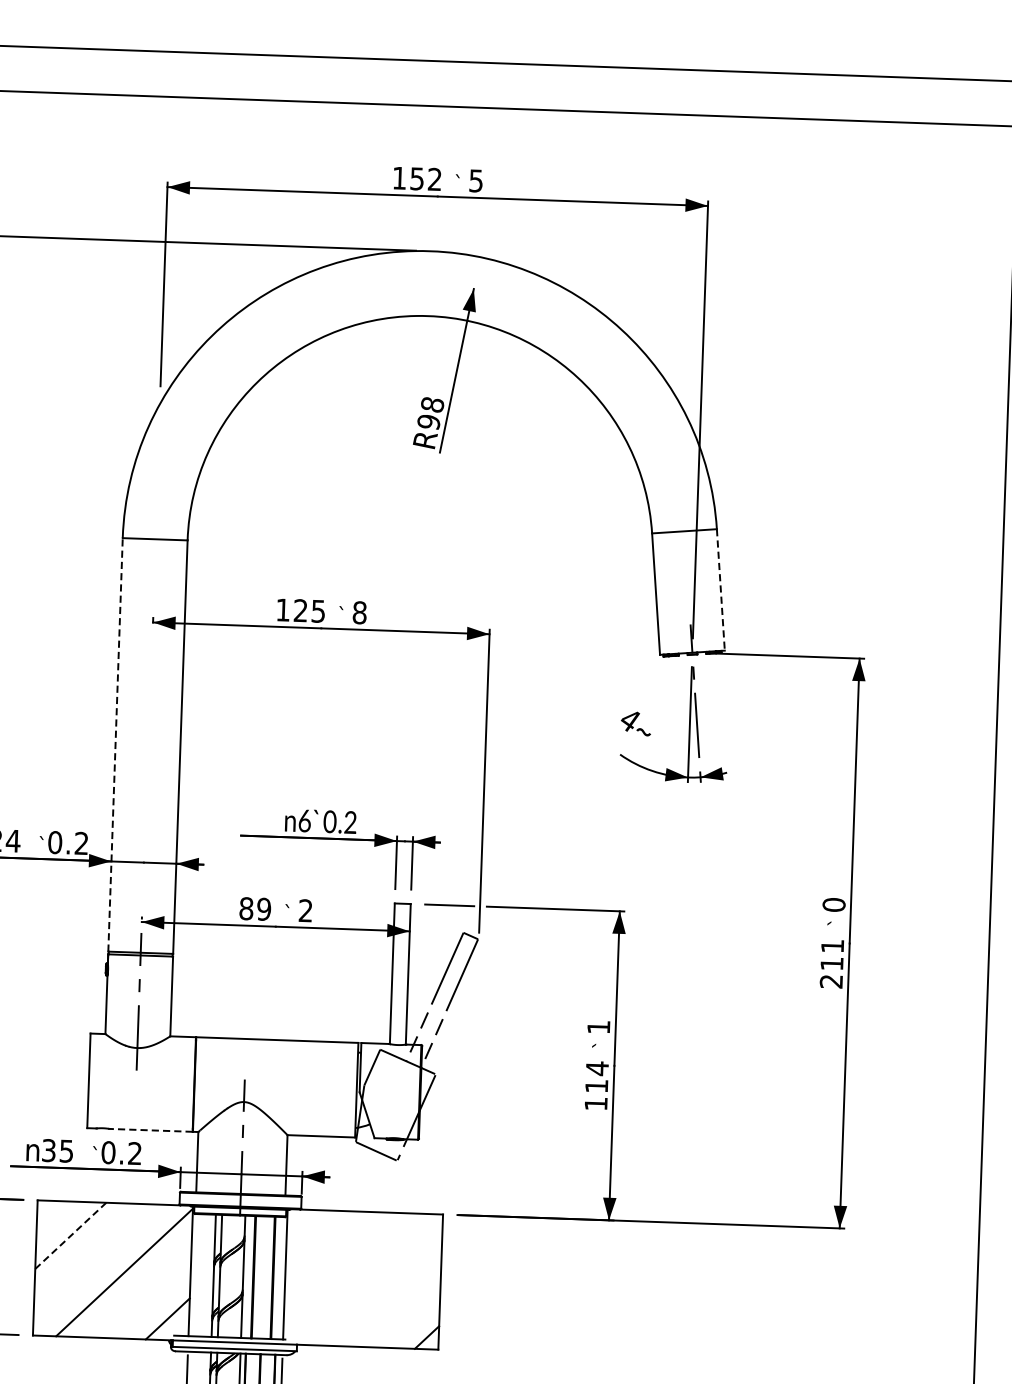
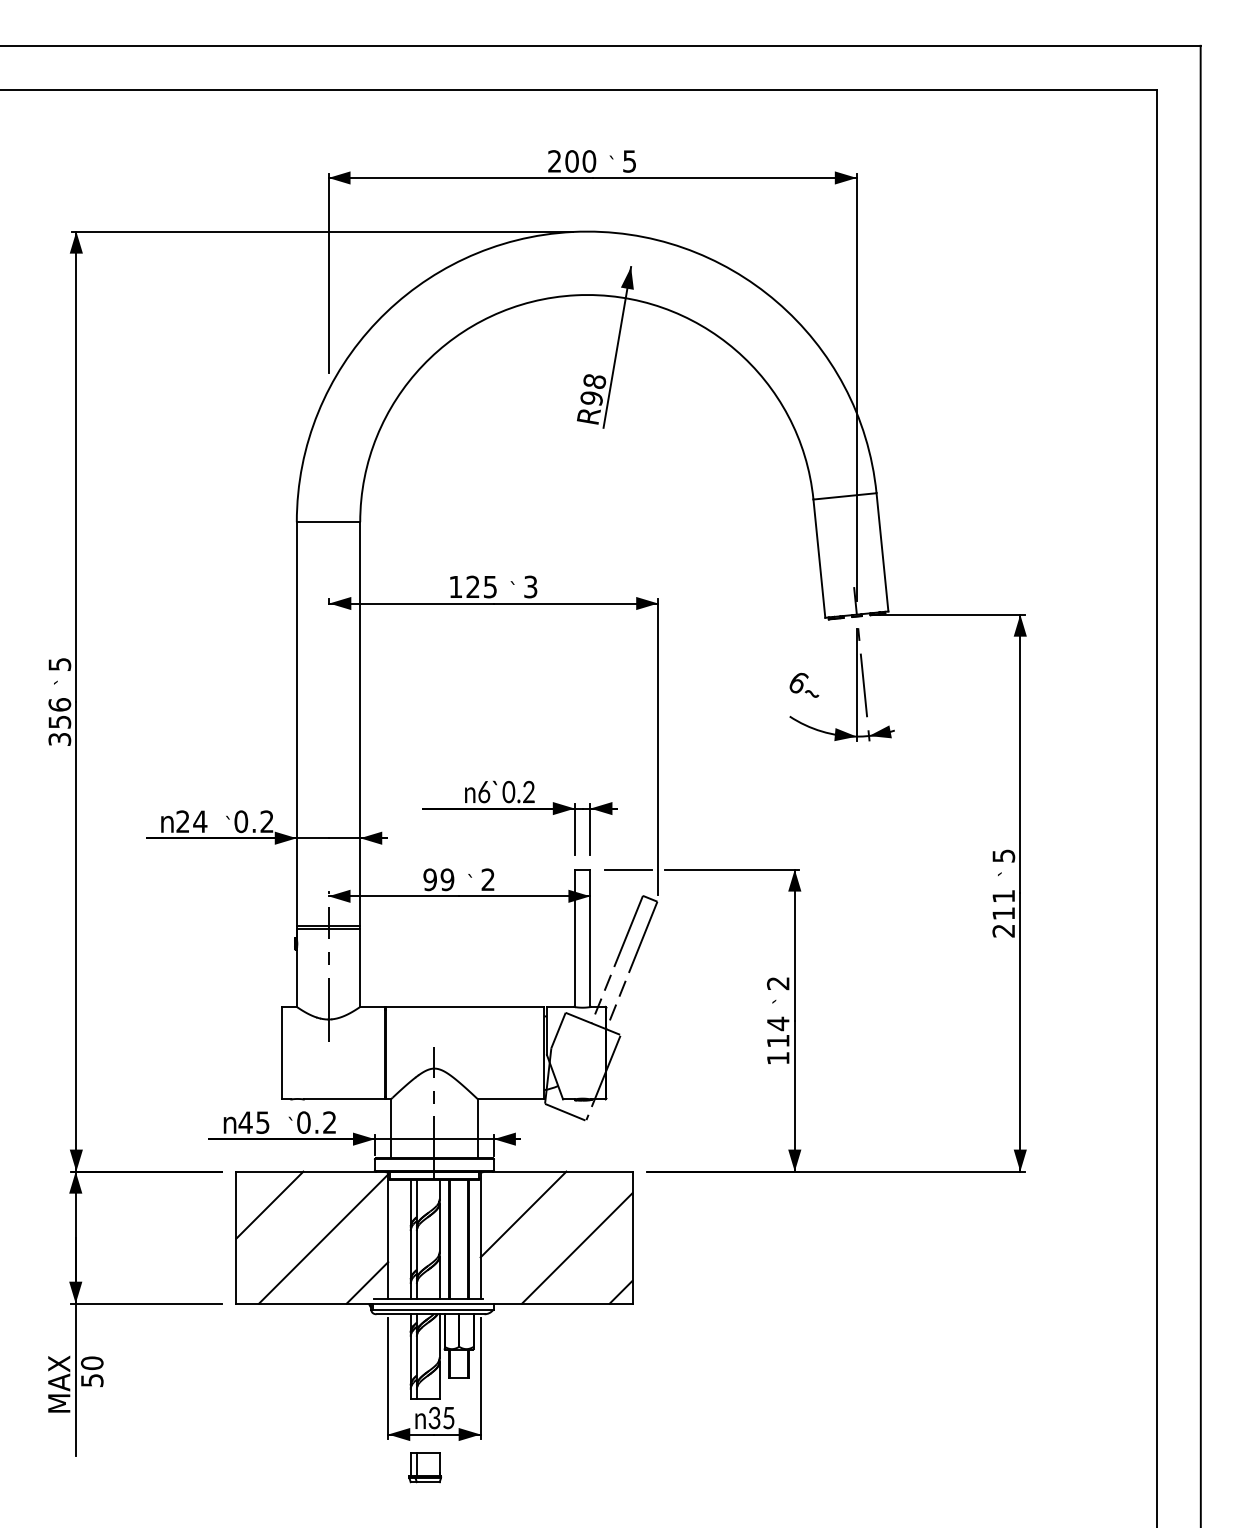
text: (417, 178) -> (572, 161), 152 -> 200
line: (720, 590) -> (882, 552), dashed -> solid
text: (359, 612) -> (530, 586), 8 -> 3
text: (630, 720) -> (798, 682), 4 -> 6
line: (115, 744) -> (296, 723), dashed -> solid
text: (833, 904) -> (1003, 855), 0 -> 5
text: (245, 908) -> (429, 879), 89 -> 99
text: (598, 1027) -> (777, 983), 1 -> 2
line: (150, 1130) -> (344, 1099), dashed -> solid
text: (48, 1150) -> (245, 1122), 35 -> 45
line: (71, 1235) -> (270, 1204), dashed -> solid
line: (329, 1254) -> (523, 1214), added
line: (383, 1291) -> (577, 1248), added

